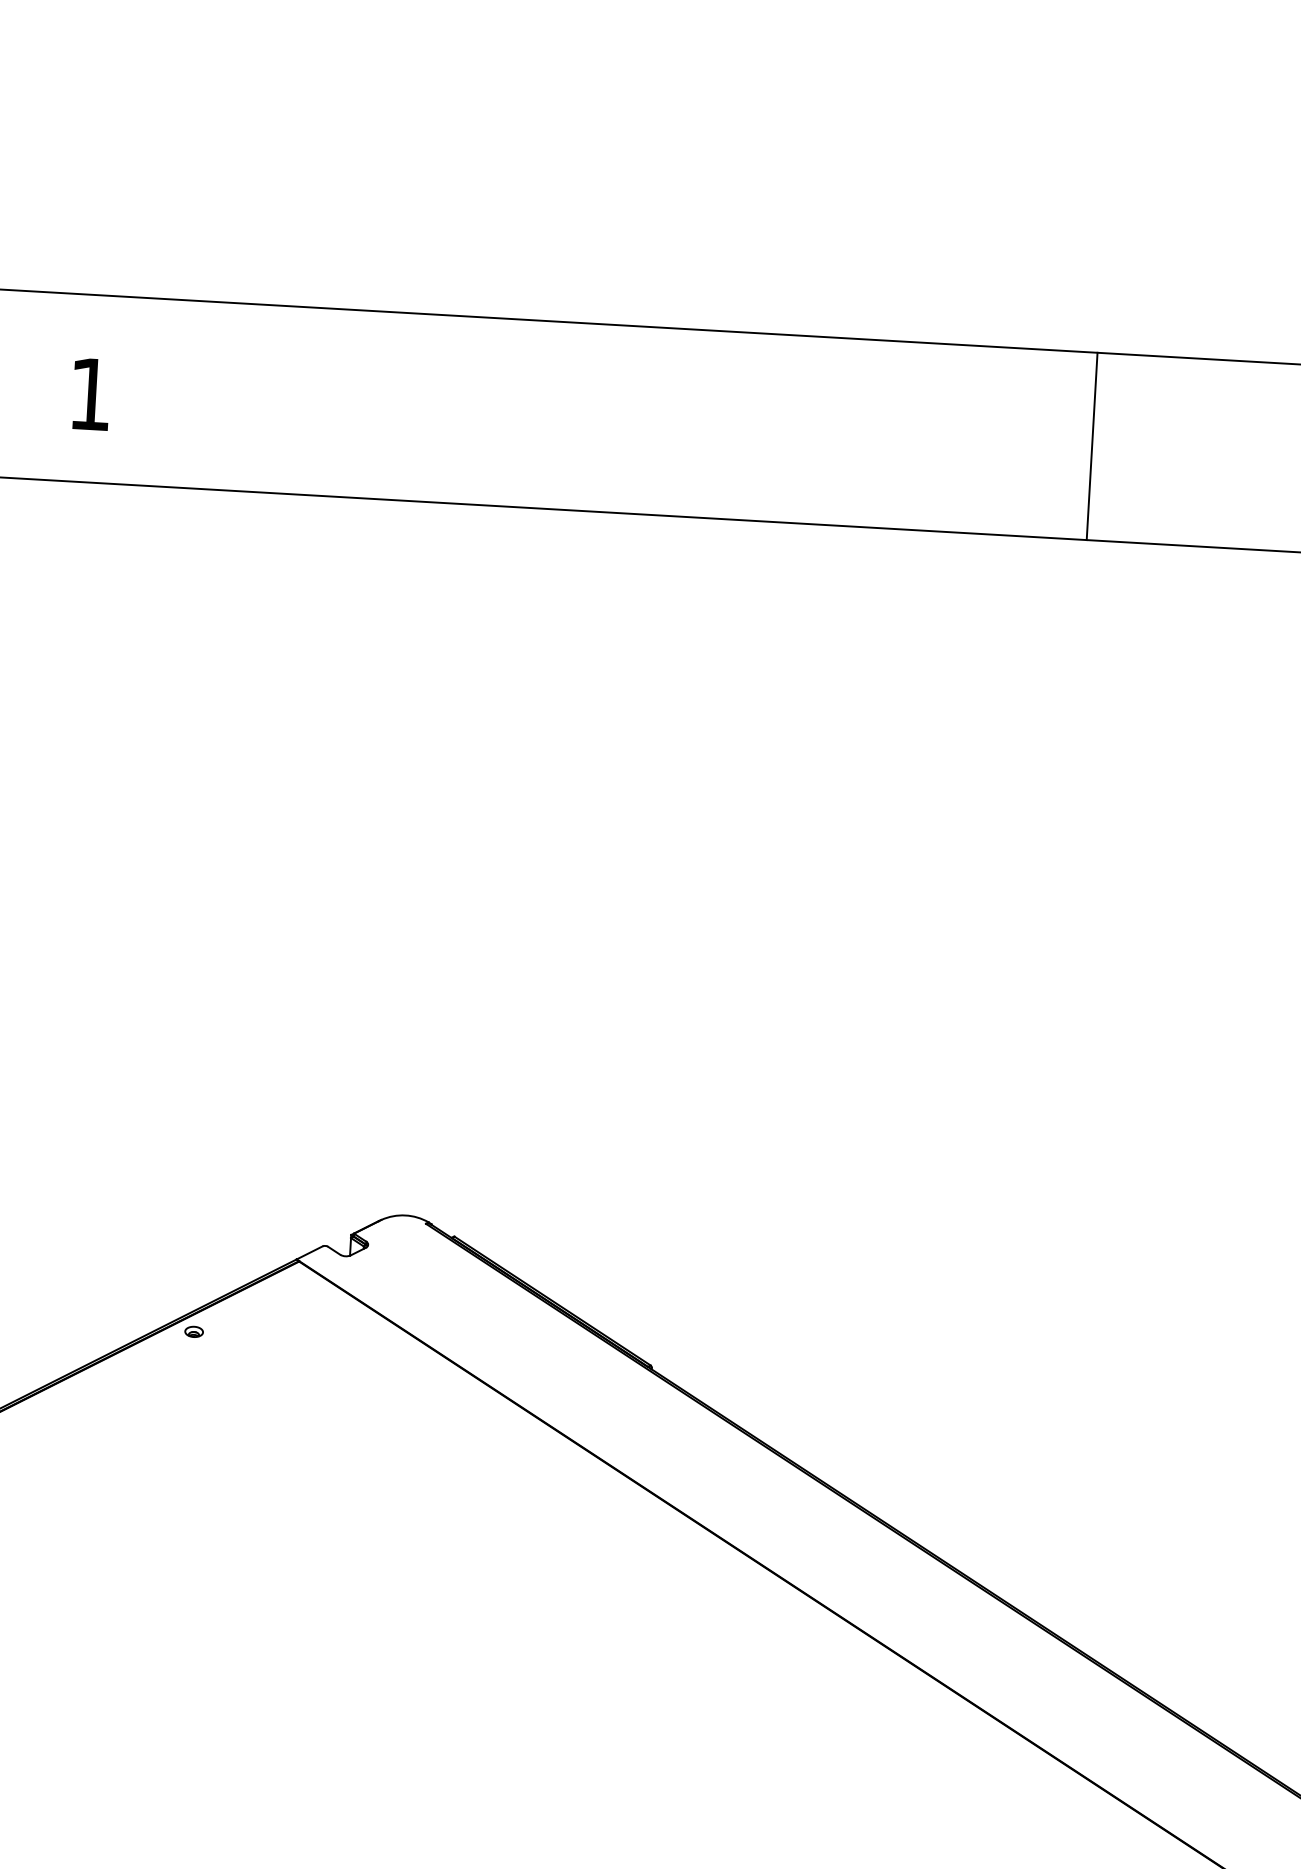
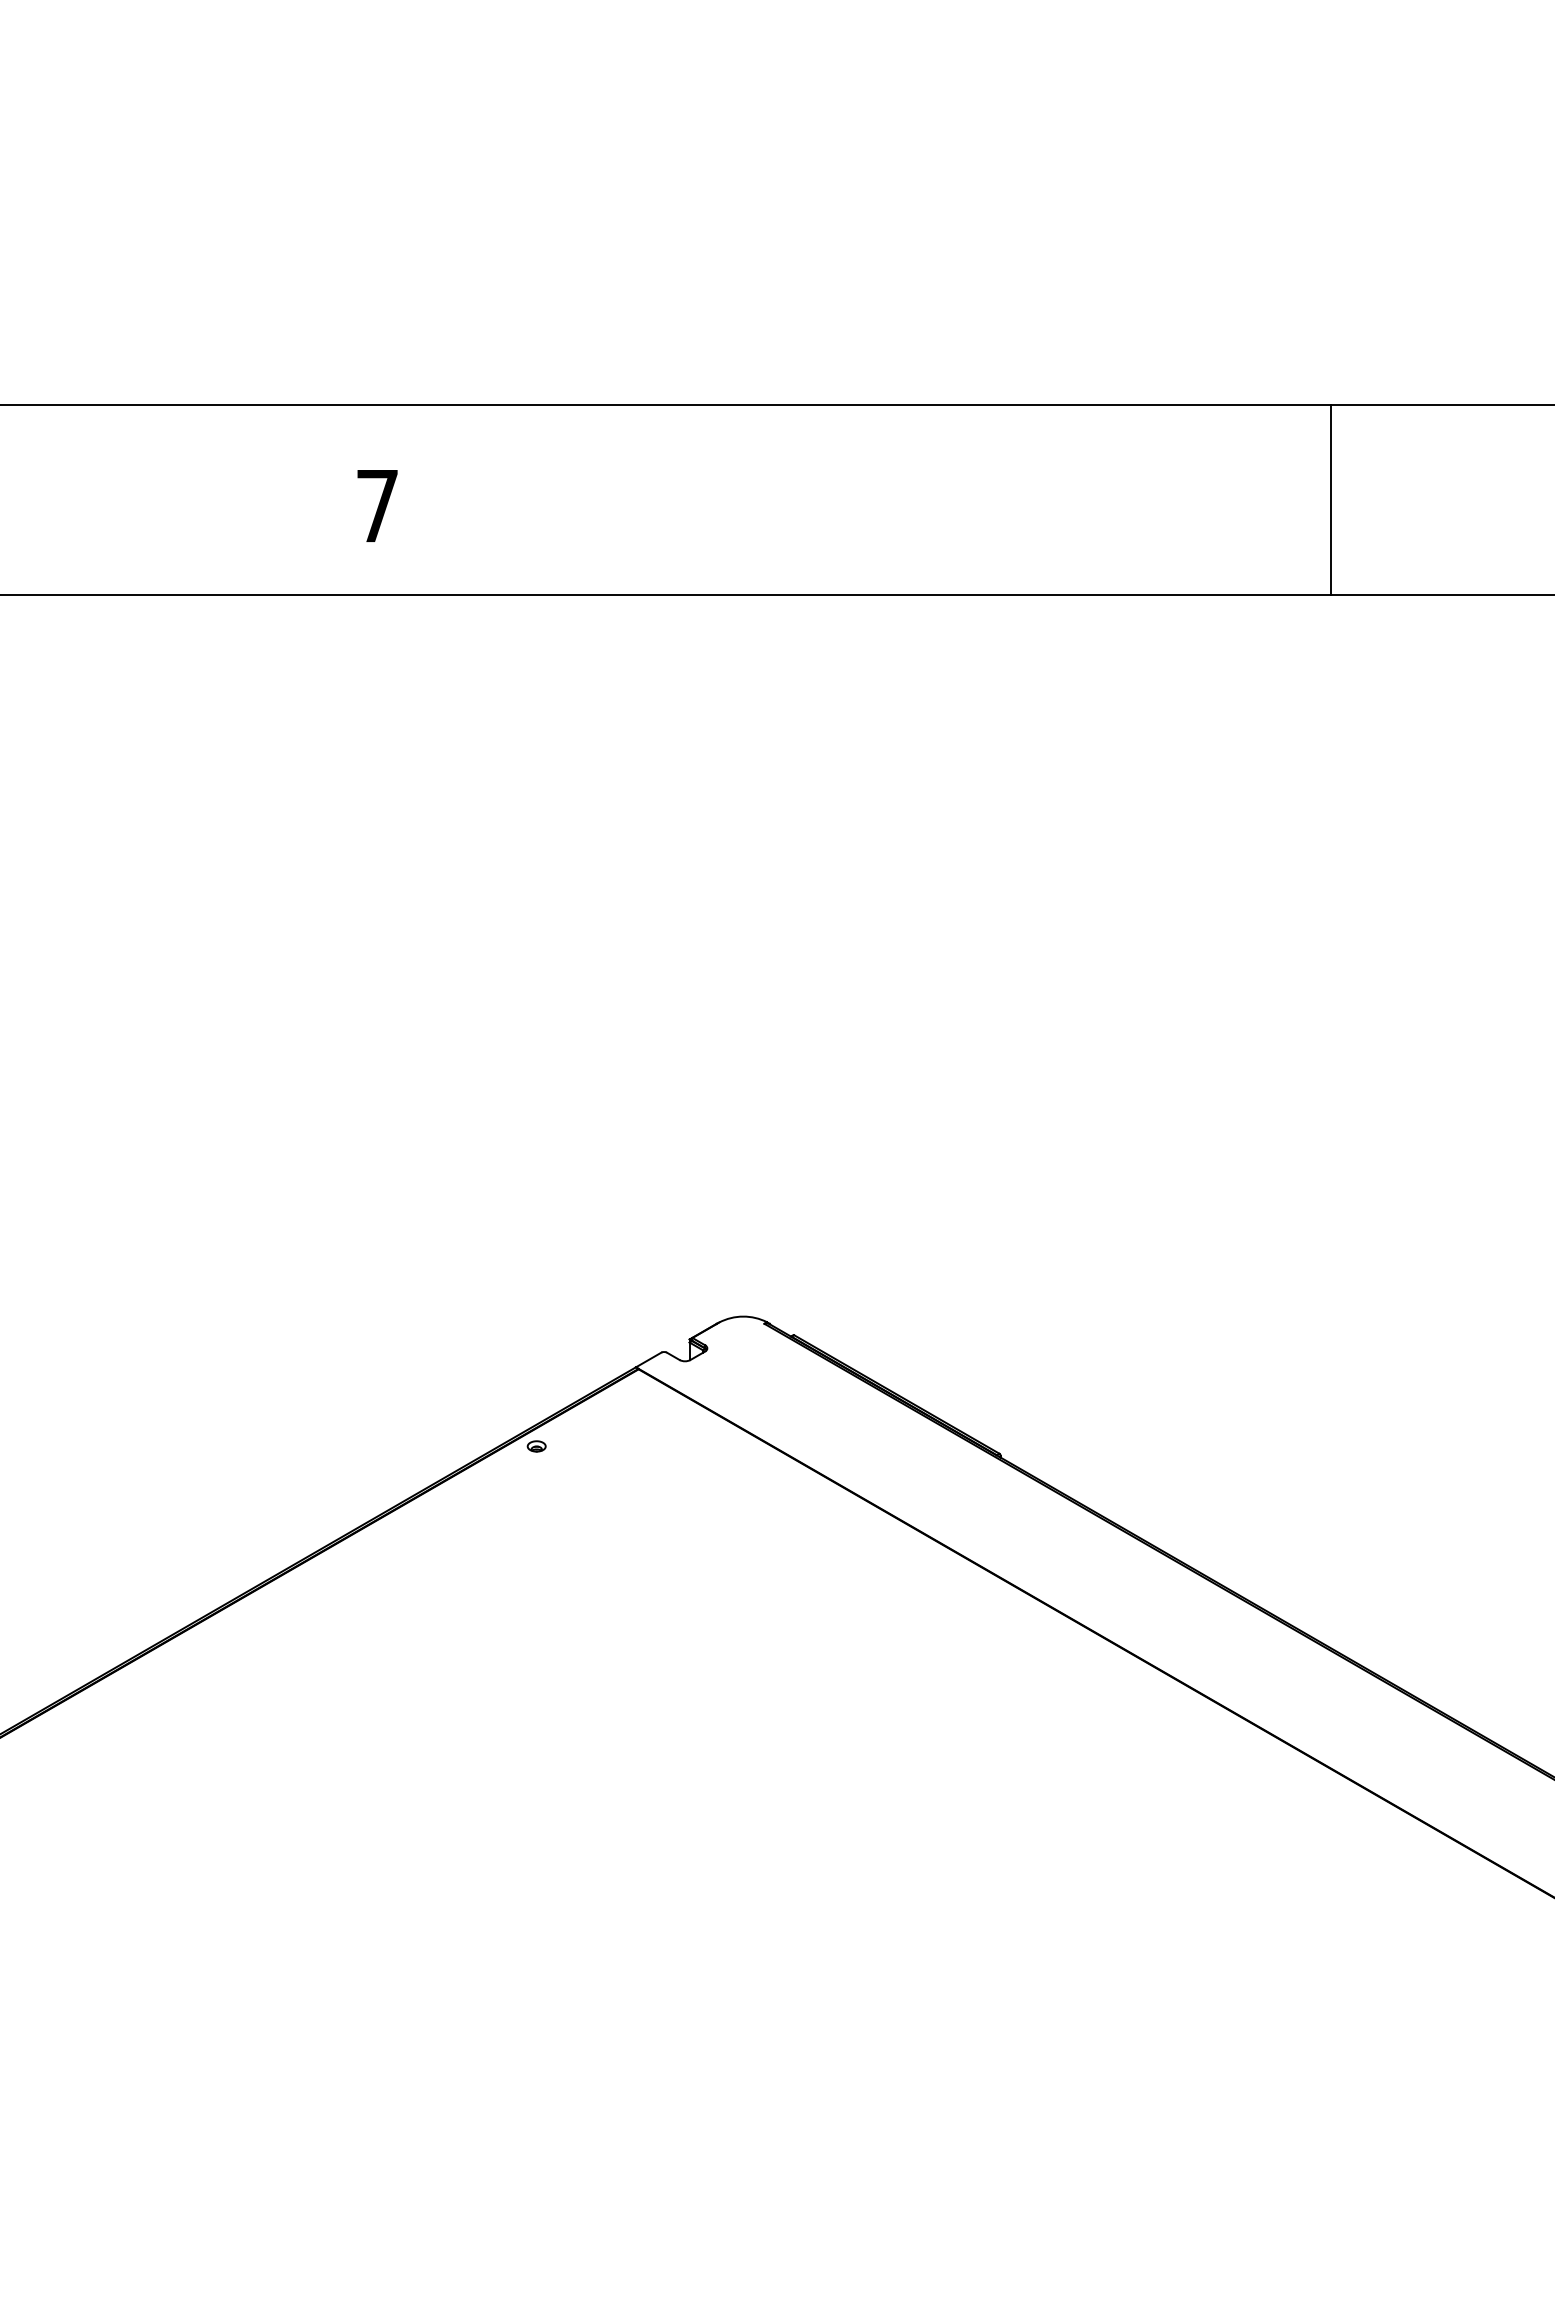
text: (90, 393) -> (377, 505), 1 -> 7
line: (1091, 446) -> (1330, 500), moved

